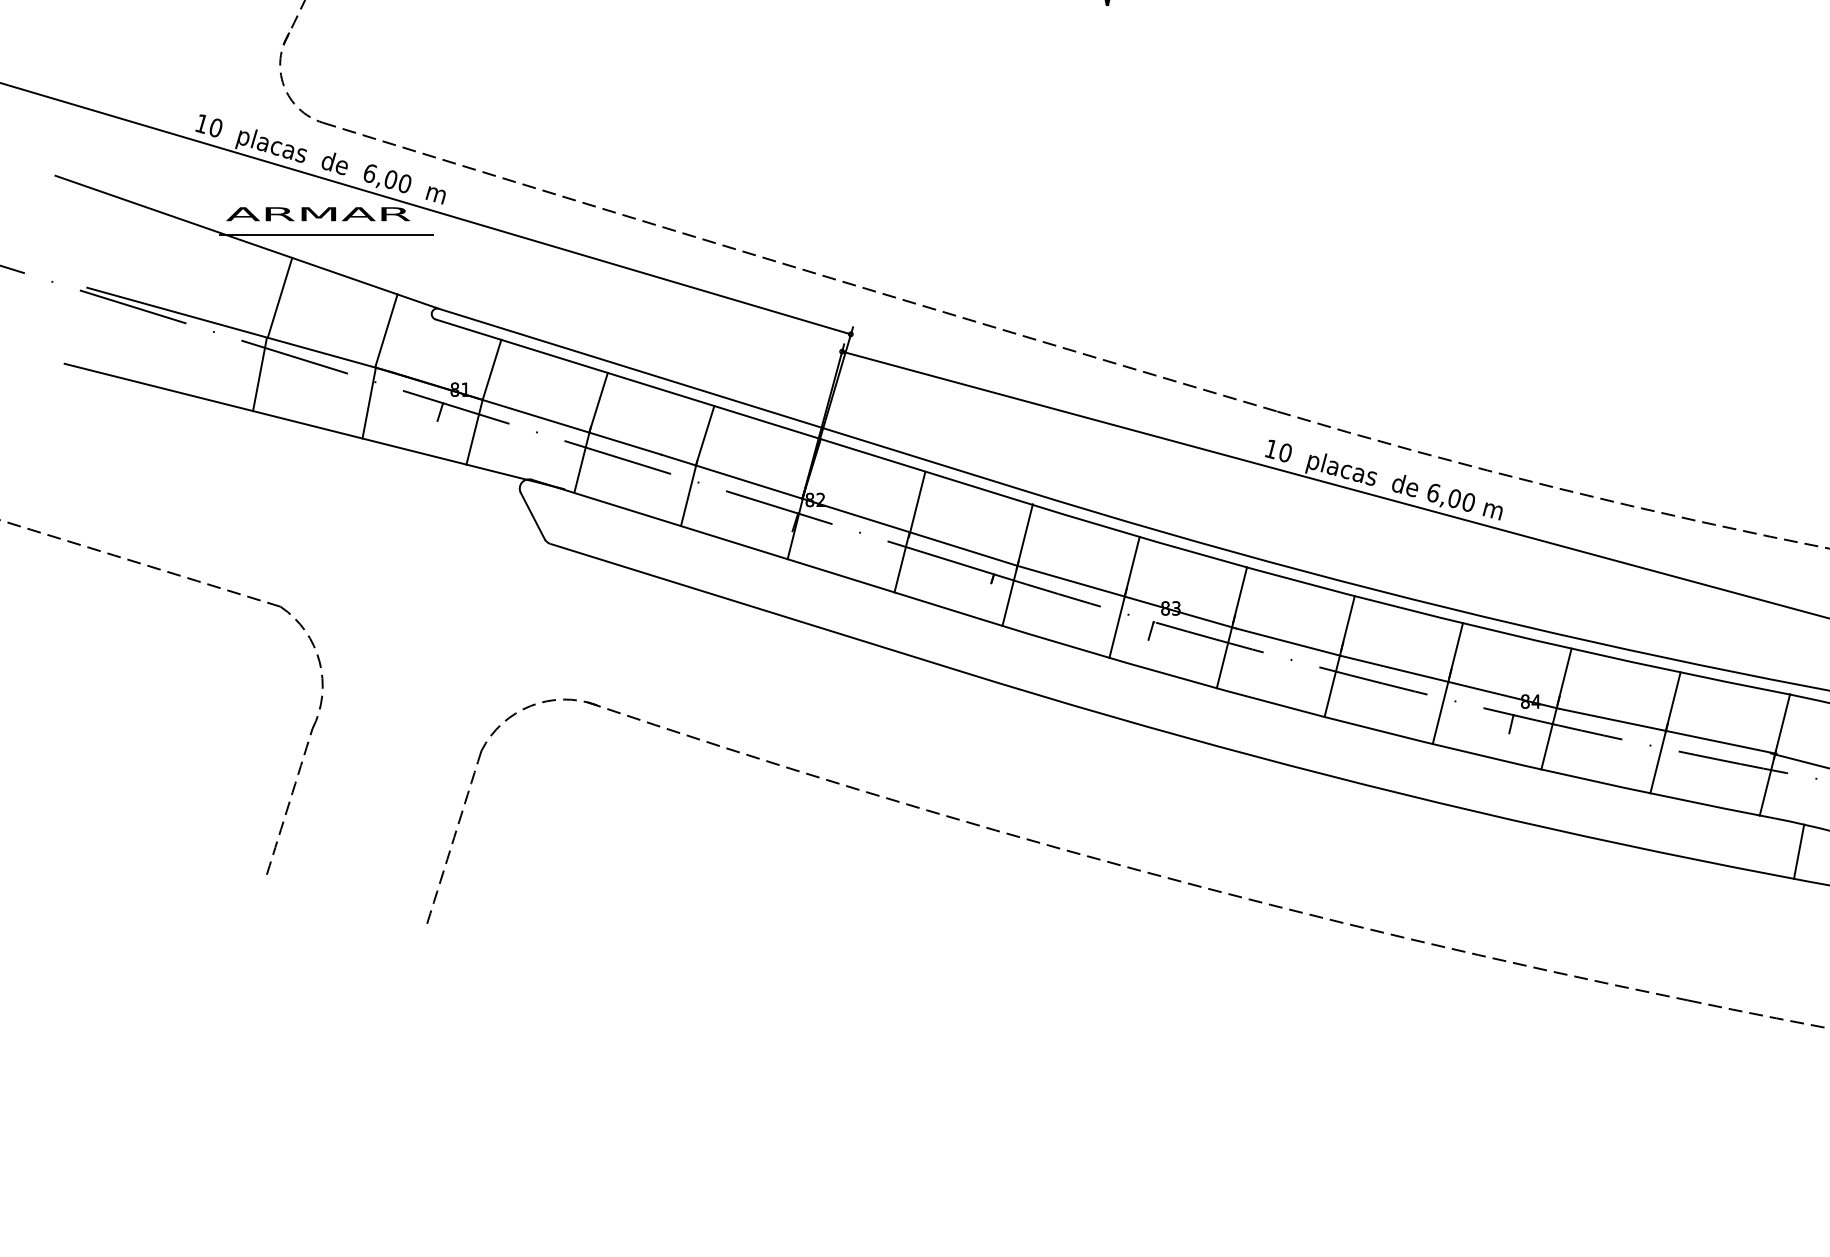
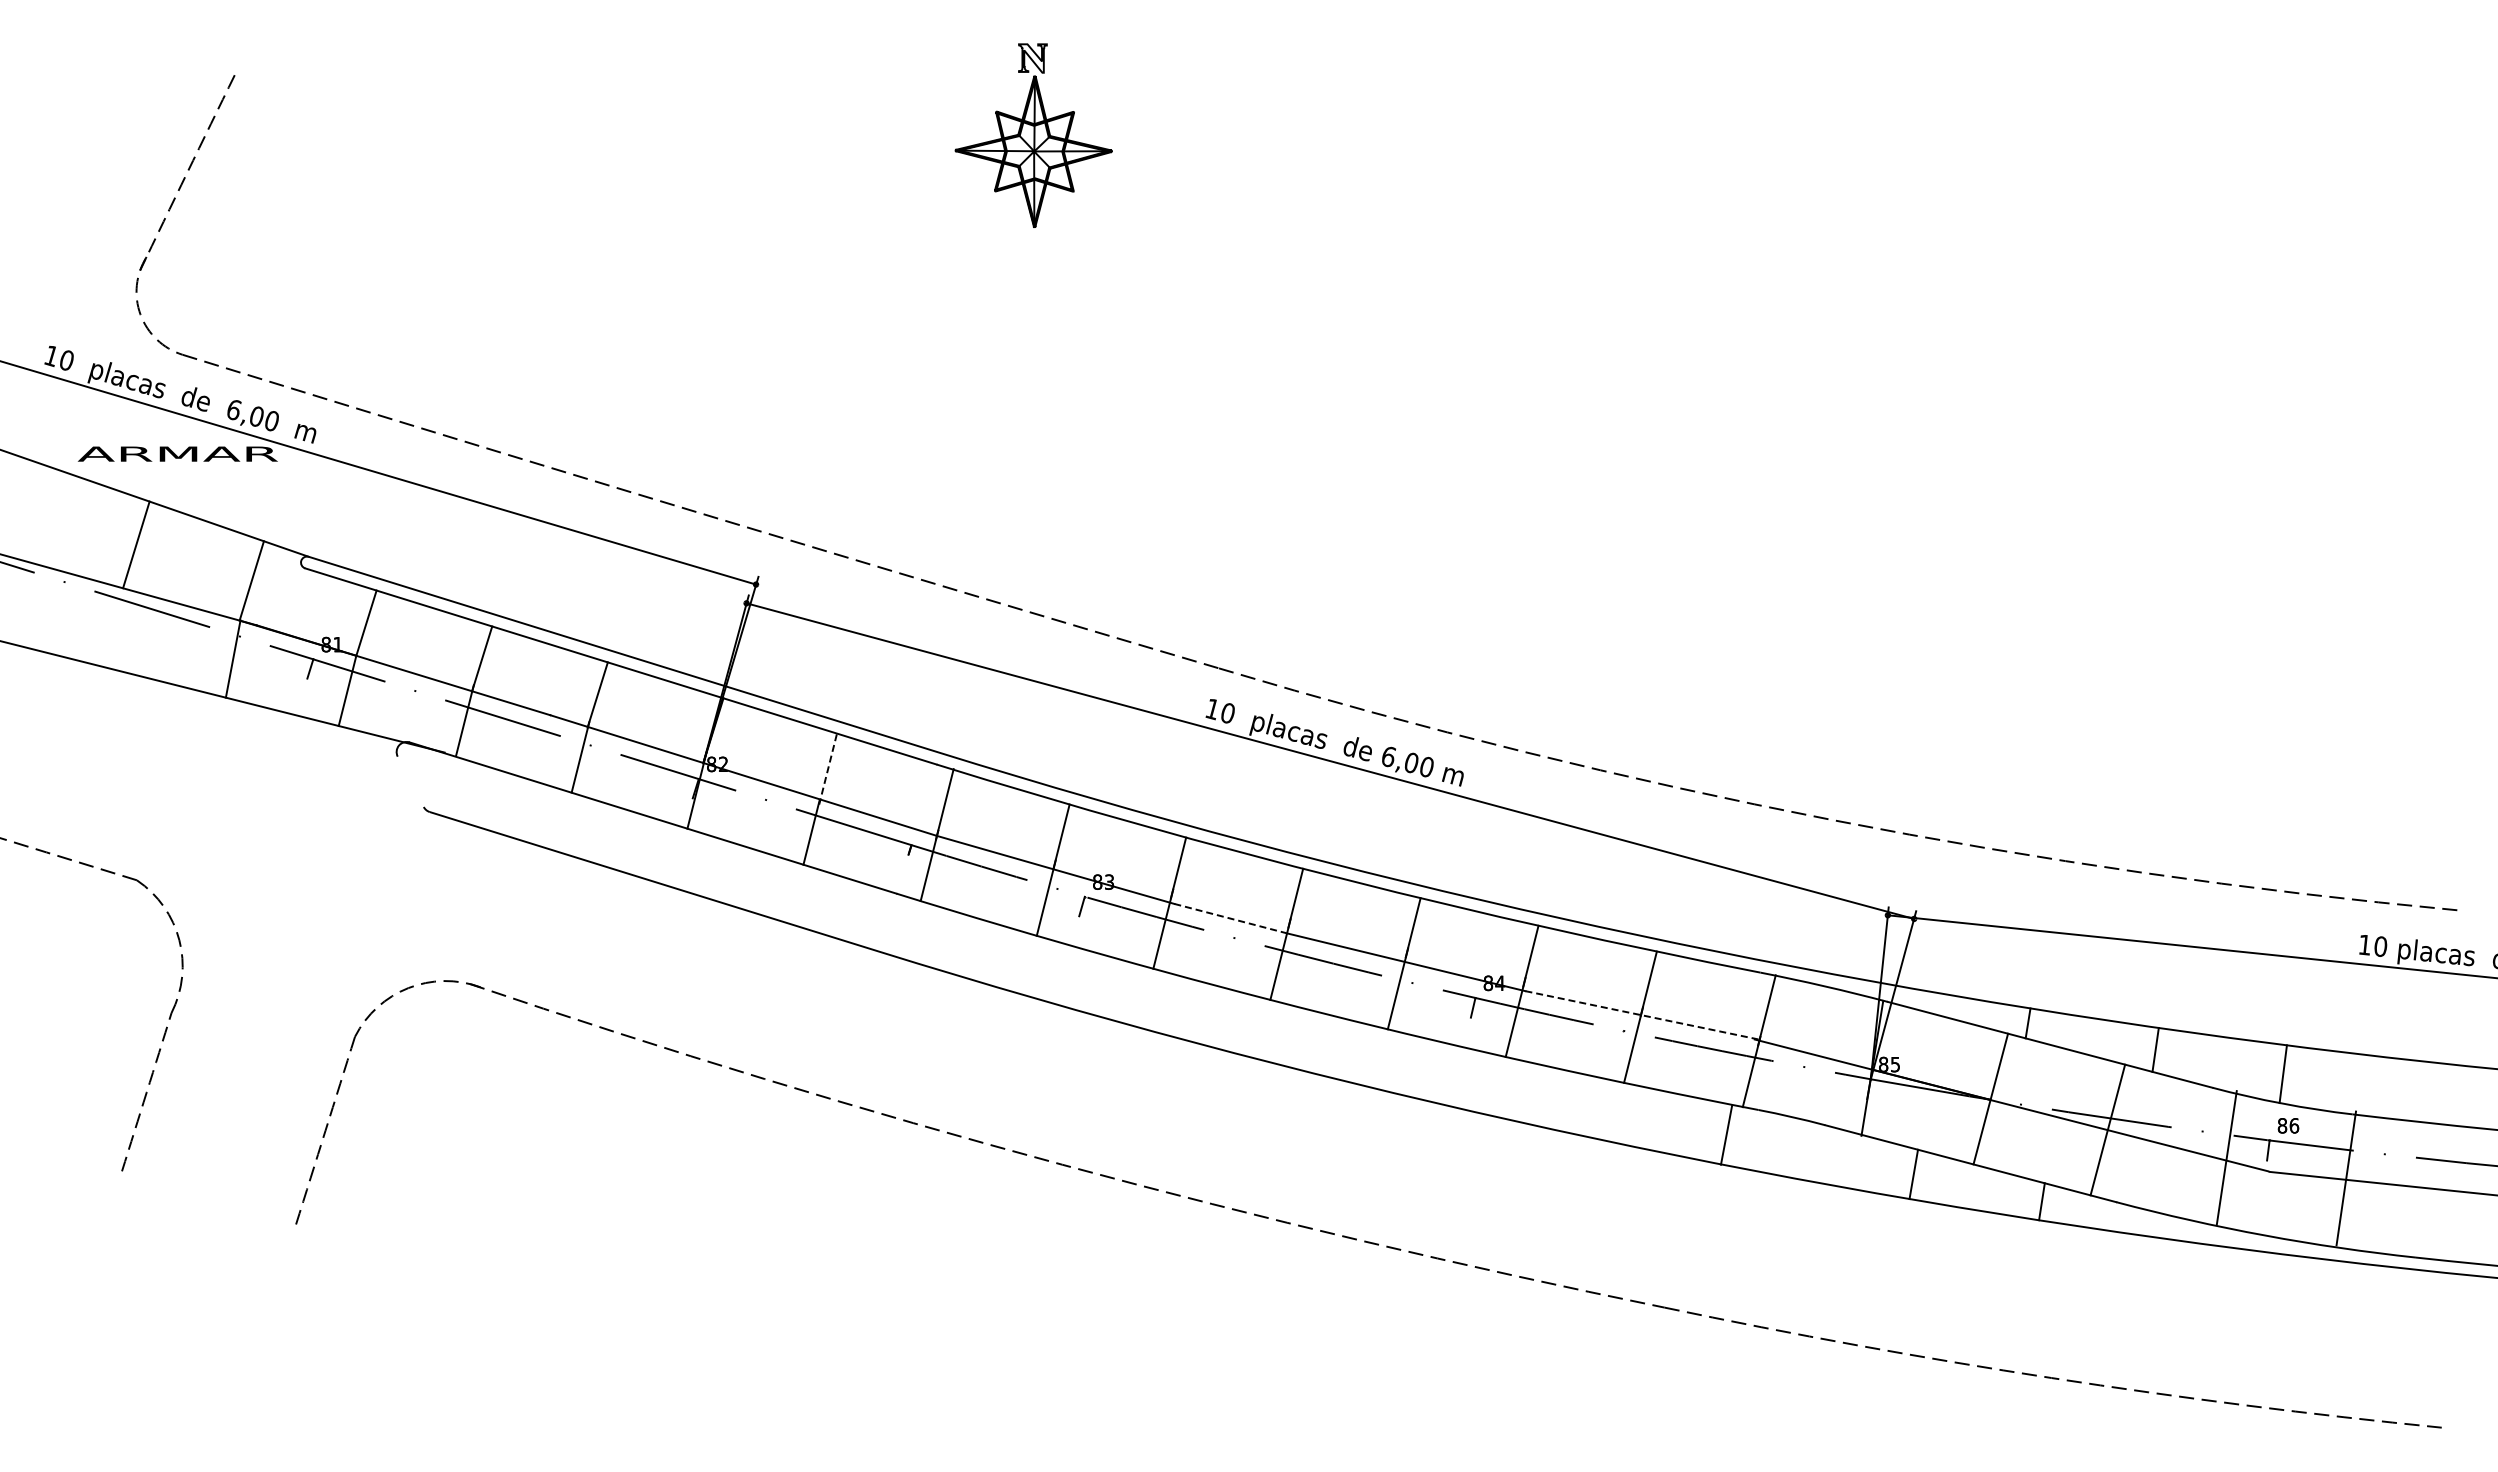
line: (326, 234) -> (186, 476), removed
line: (259, 374) -> (114, 628), removed
line: (916, 504) -> (827, 769), solid -> dashed
line: (532, 515) -> (410, 781), removed
line: (1288, 641) -> (1231, 918), solid -> dashed
line: (1668, 731) -> (1643, 1015), solid -> dashed
line: (1799, 851) -> (1726, 1134), moved

